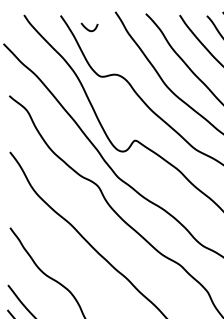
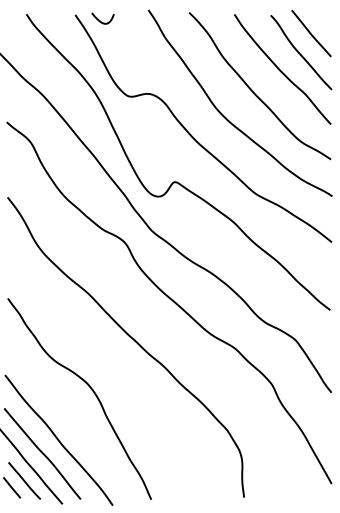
curve: (87, 28) -> (100, 20), moved

